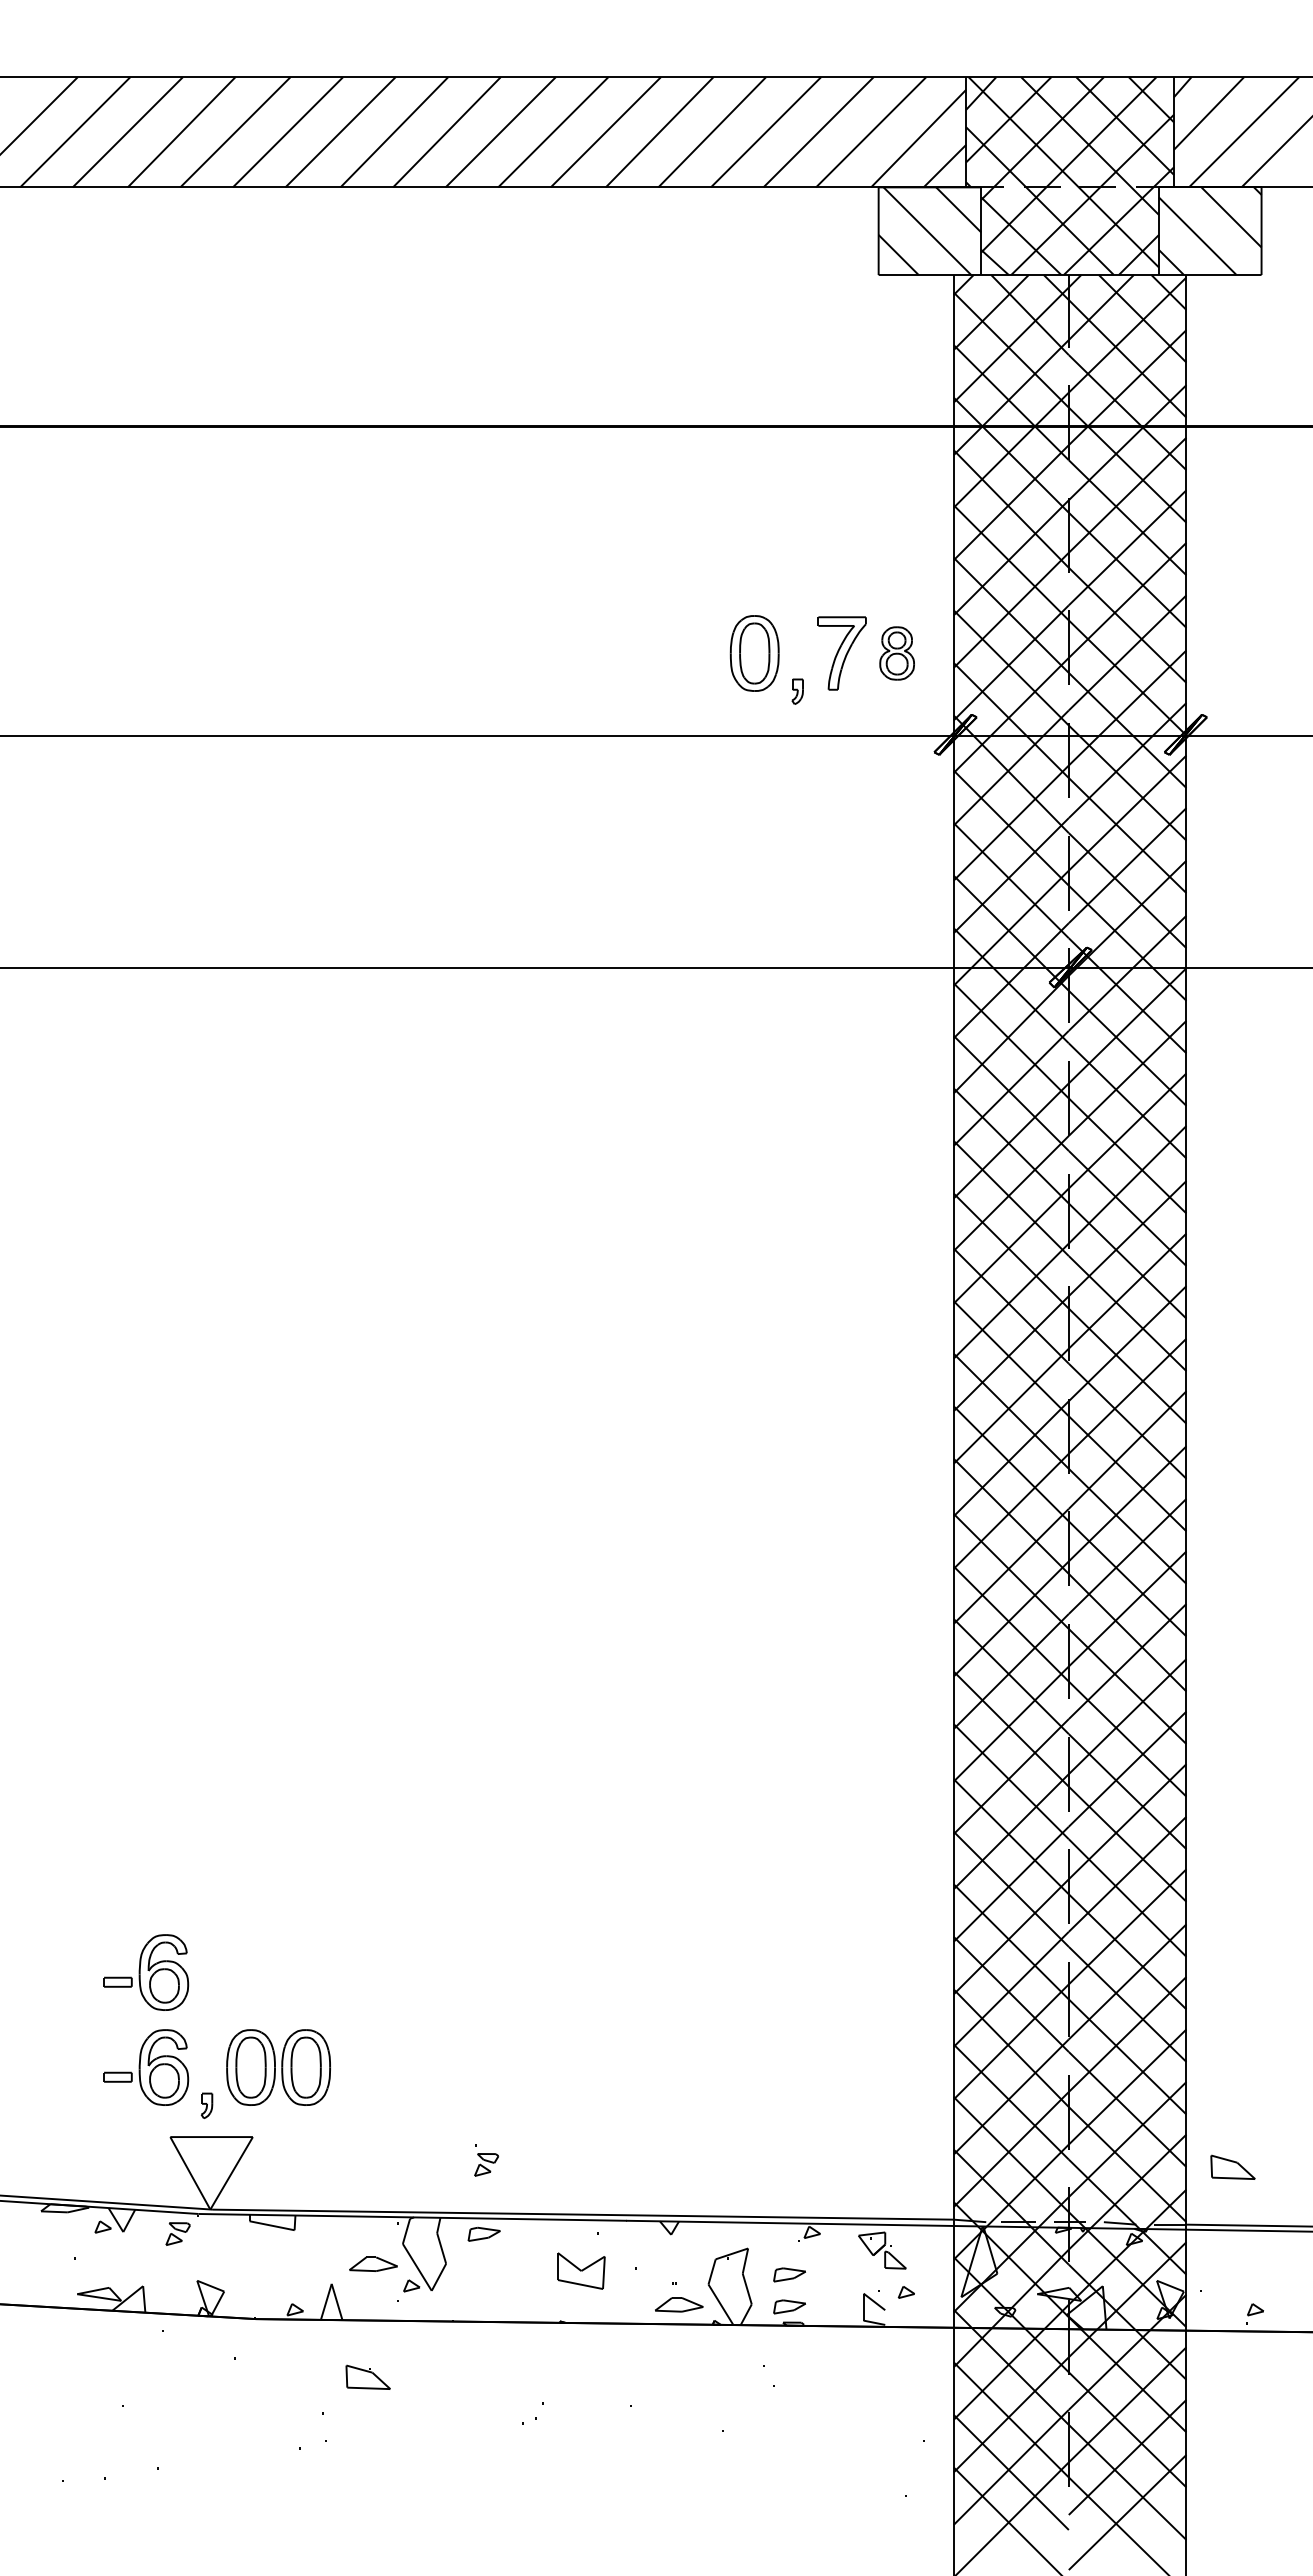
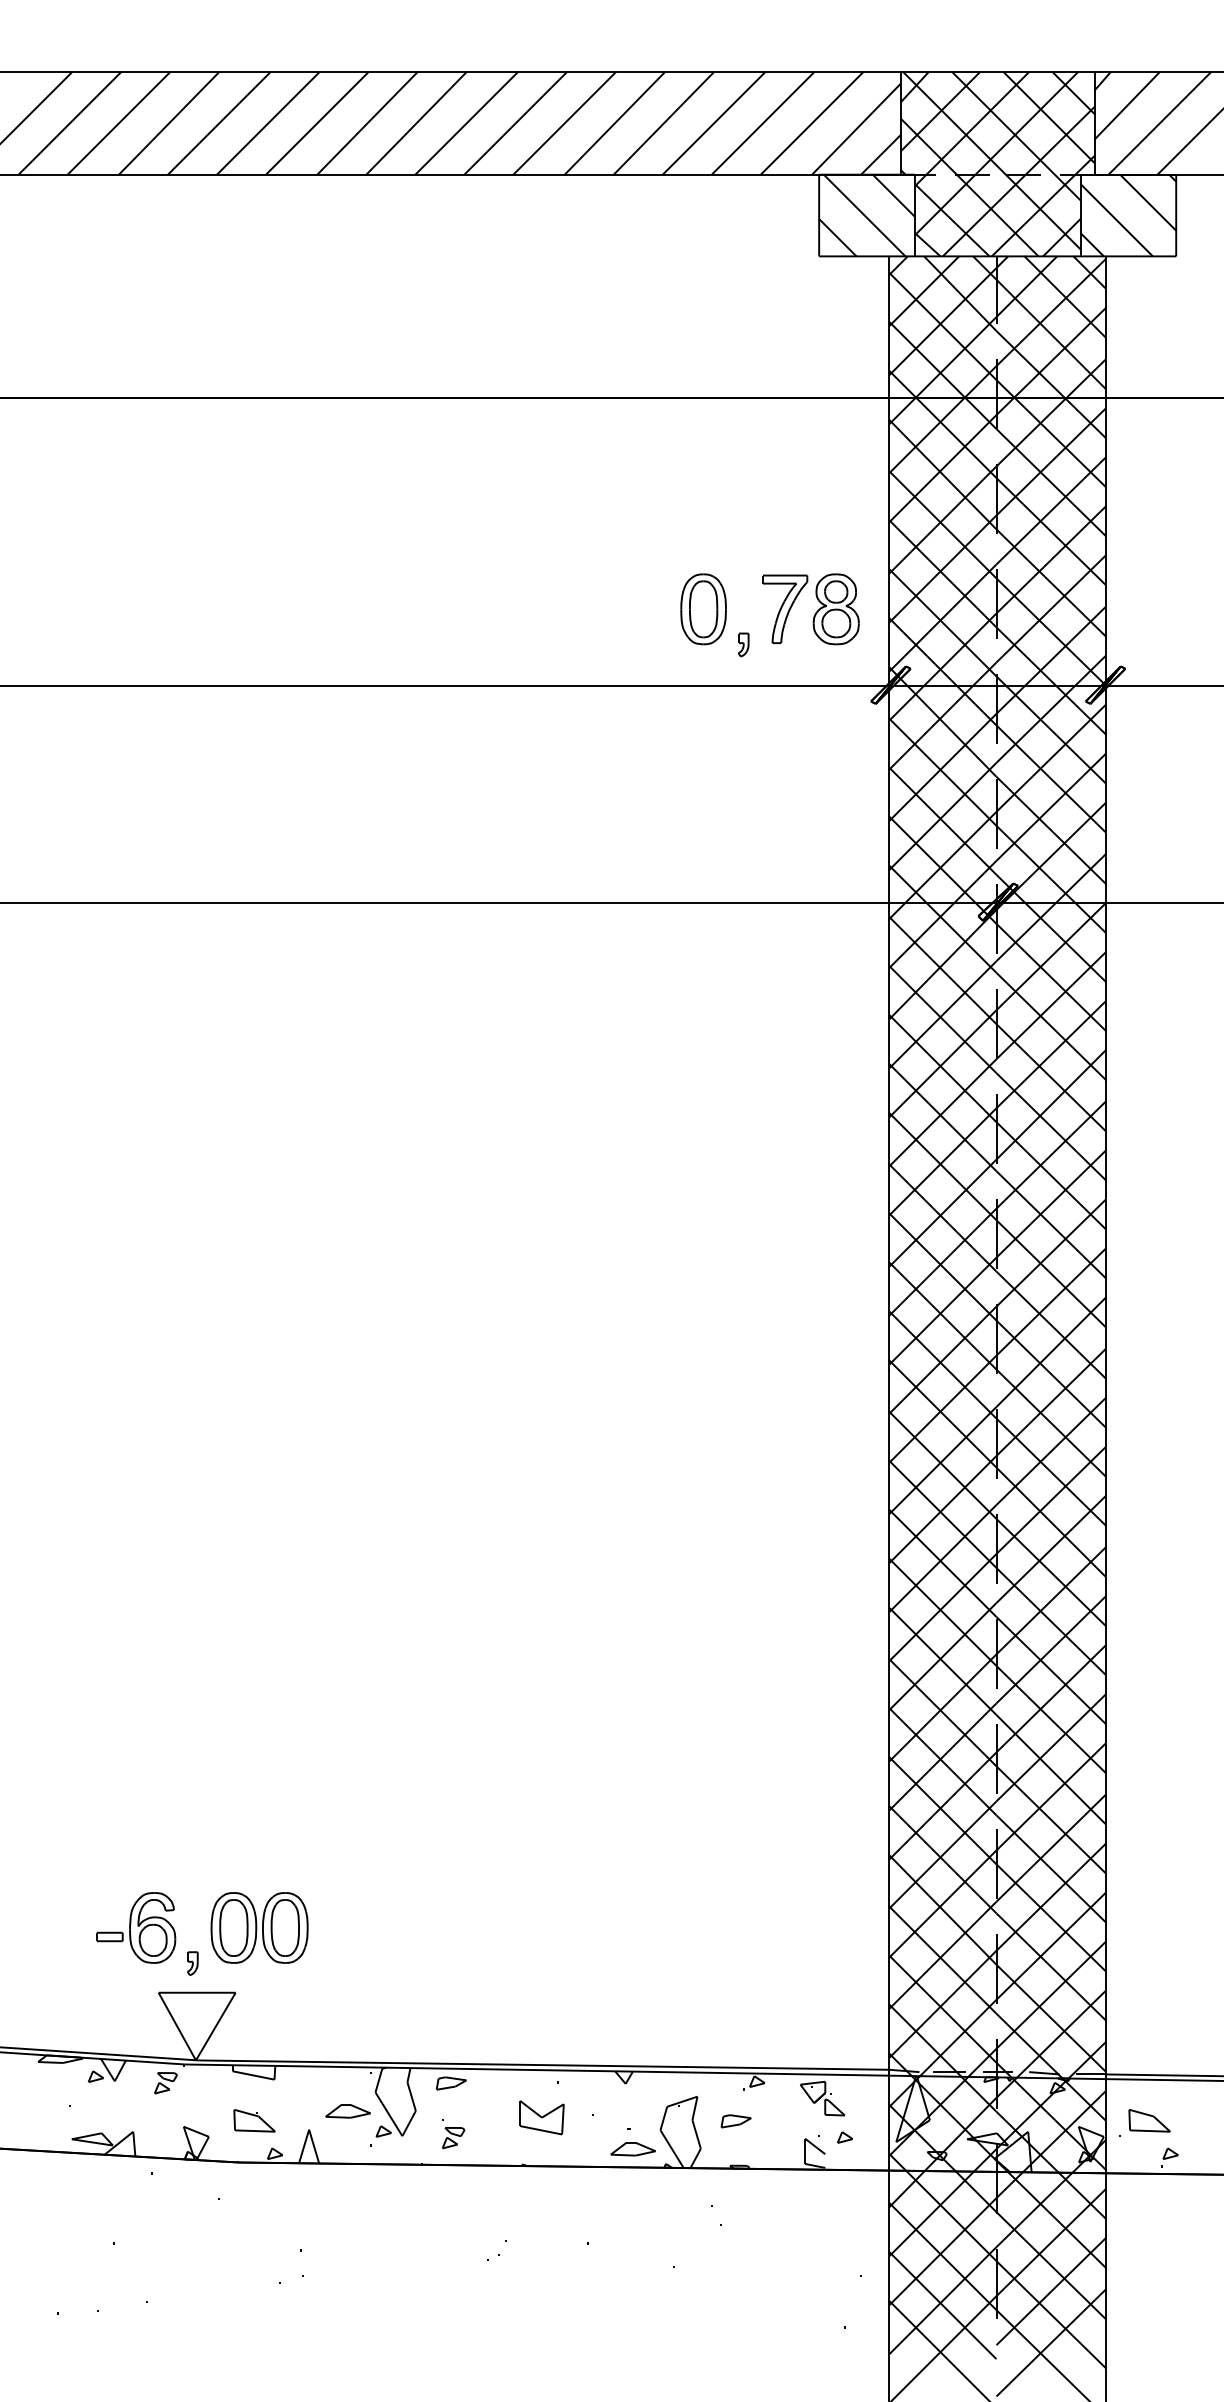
part: (897, 653) -> (836, 609), size x1.43
part: (146, 1972) -> (136, 1839), removed
part: (486, 2160) -> (453, 2133), moved
part: (1232, 2166) -> (1149, 2119), moved
part: (789, 2306) -> (736, 2150), removed
part: (367, 2376) -> (253, 2119), moved

